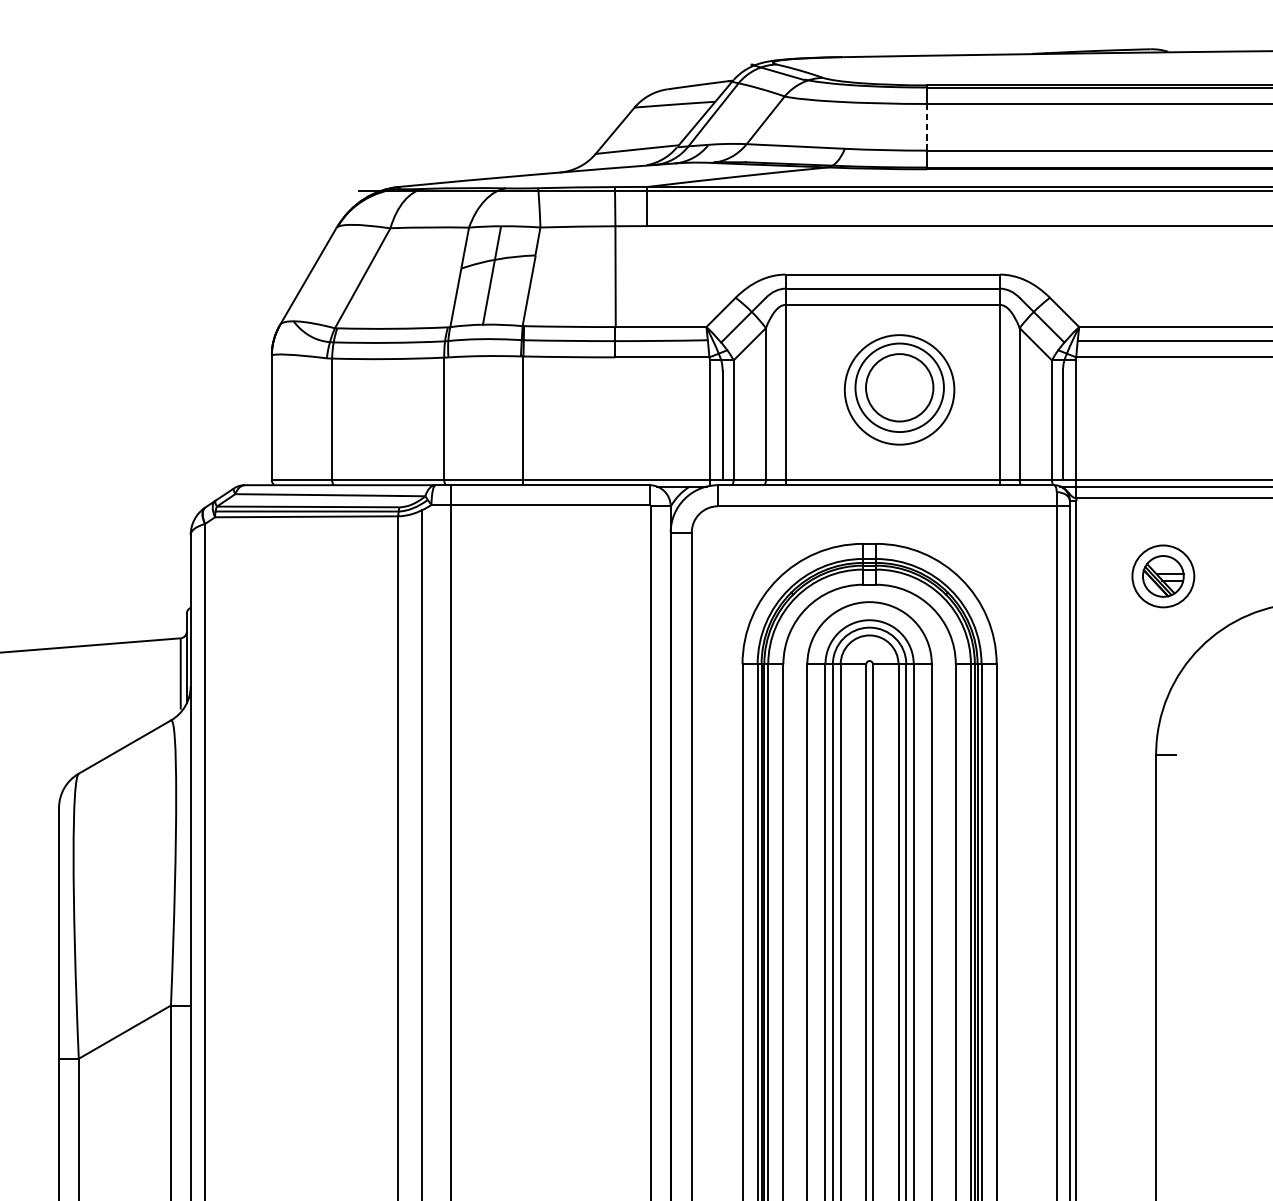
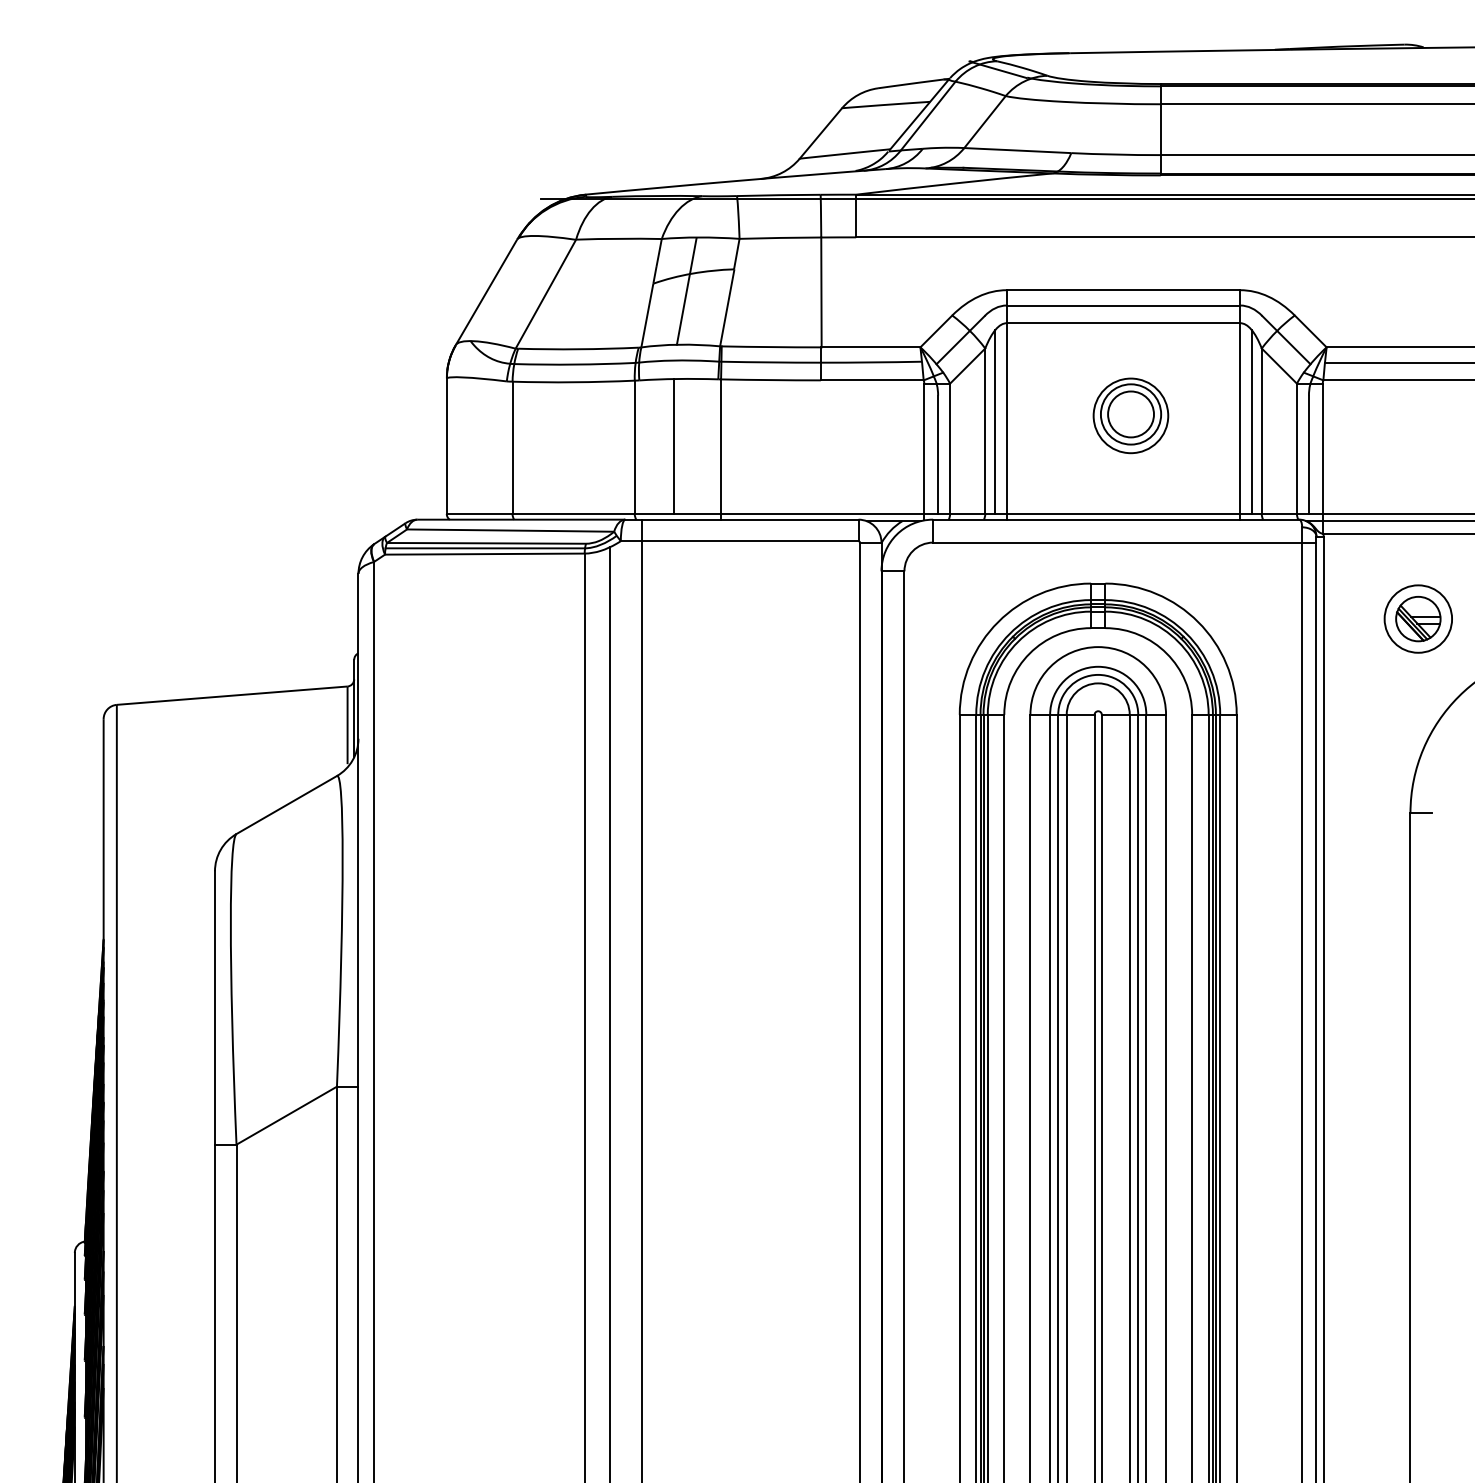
line: (926, 127) -> (1160, 129), dashed -> solid
part: (899, 389) -> (1130, 415), size x0.62
line: (775, 395) -> (995, 421), added
line: (1010, 395) -> (1251, 421), added
line: (479, 418) -> (673, 446), added

